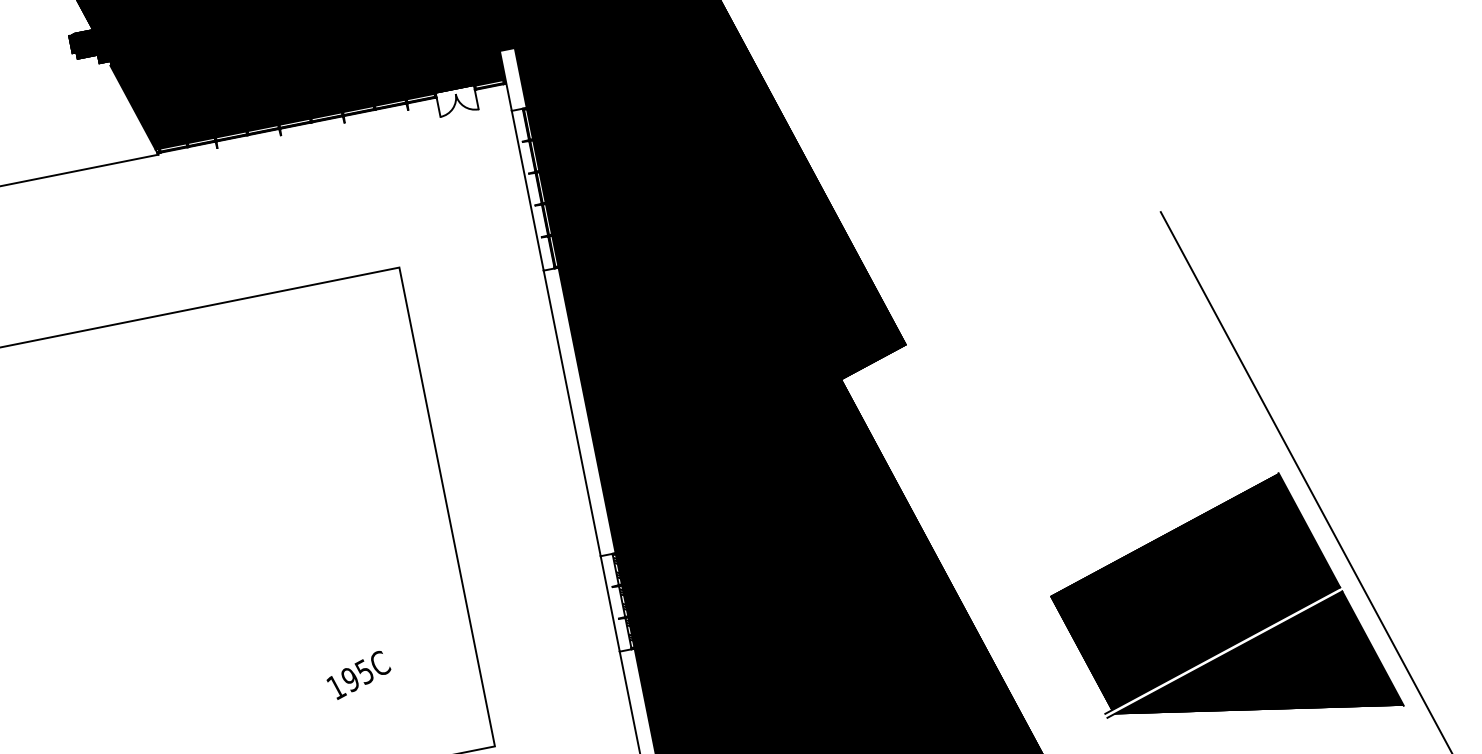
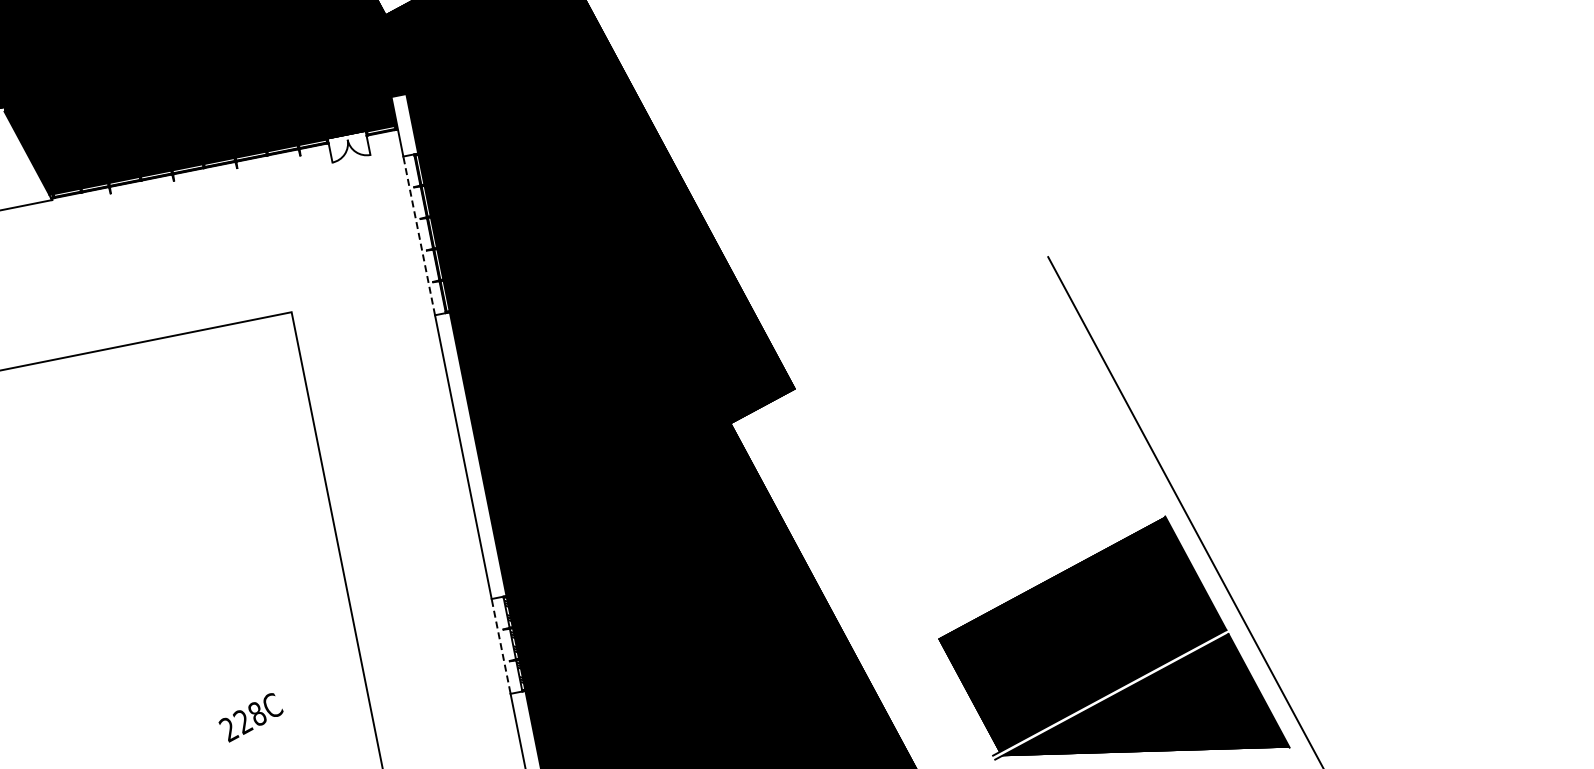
line: (528, 190) -> (419, 235), solid -> dashed
line: (610, 603) -> (501, 646), solid -> dashed
text: (349, 679) -> (242, 721), 195C -> 228C

